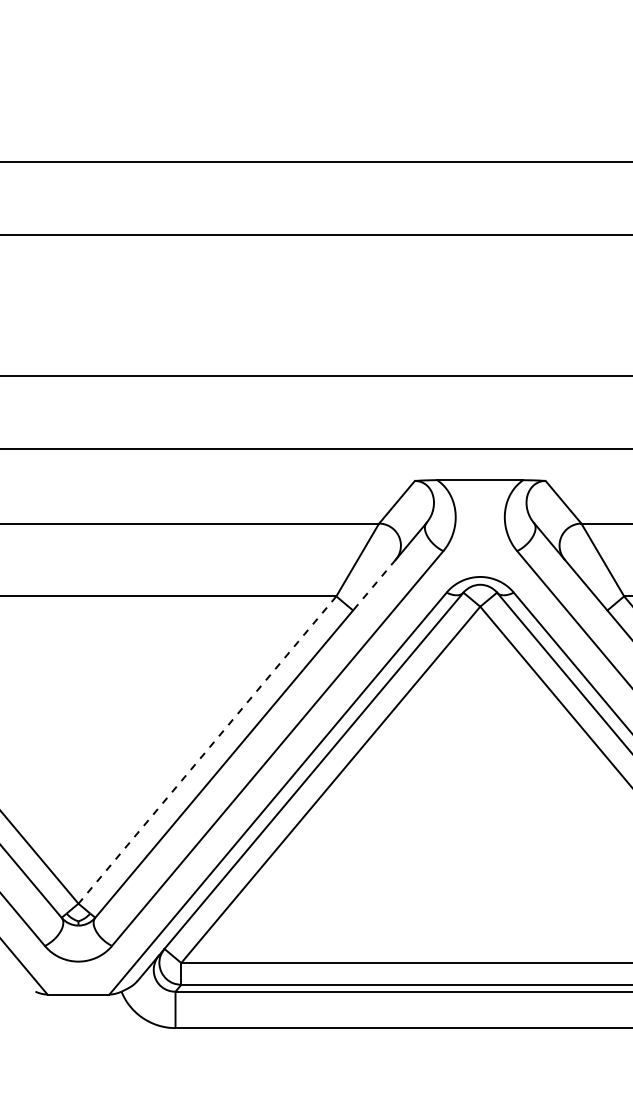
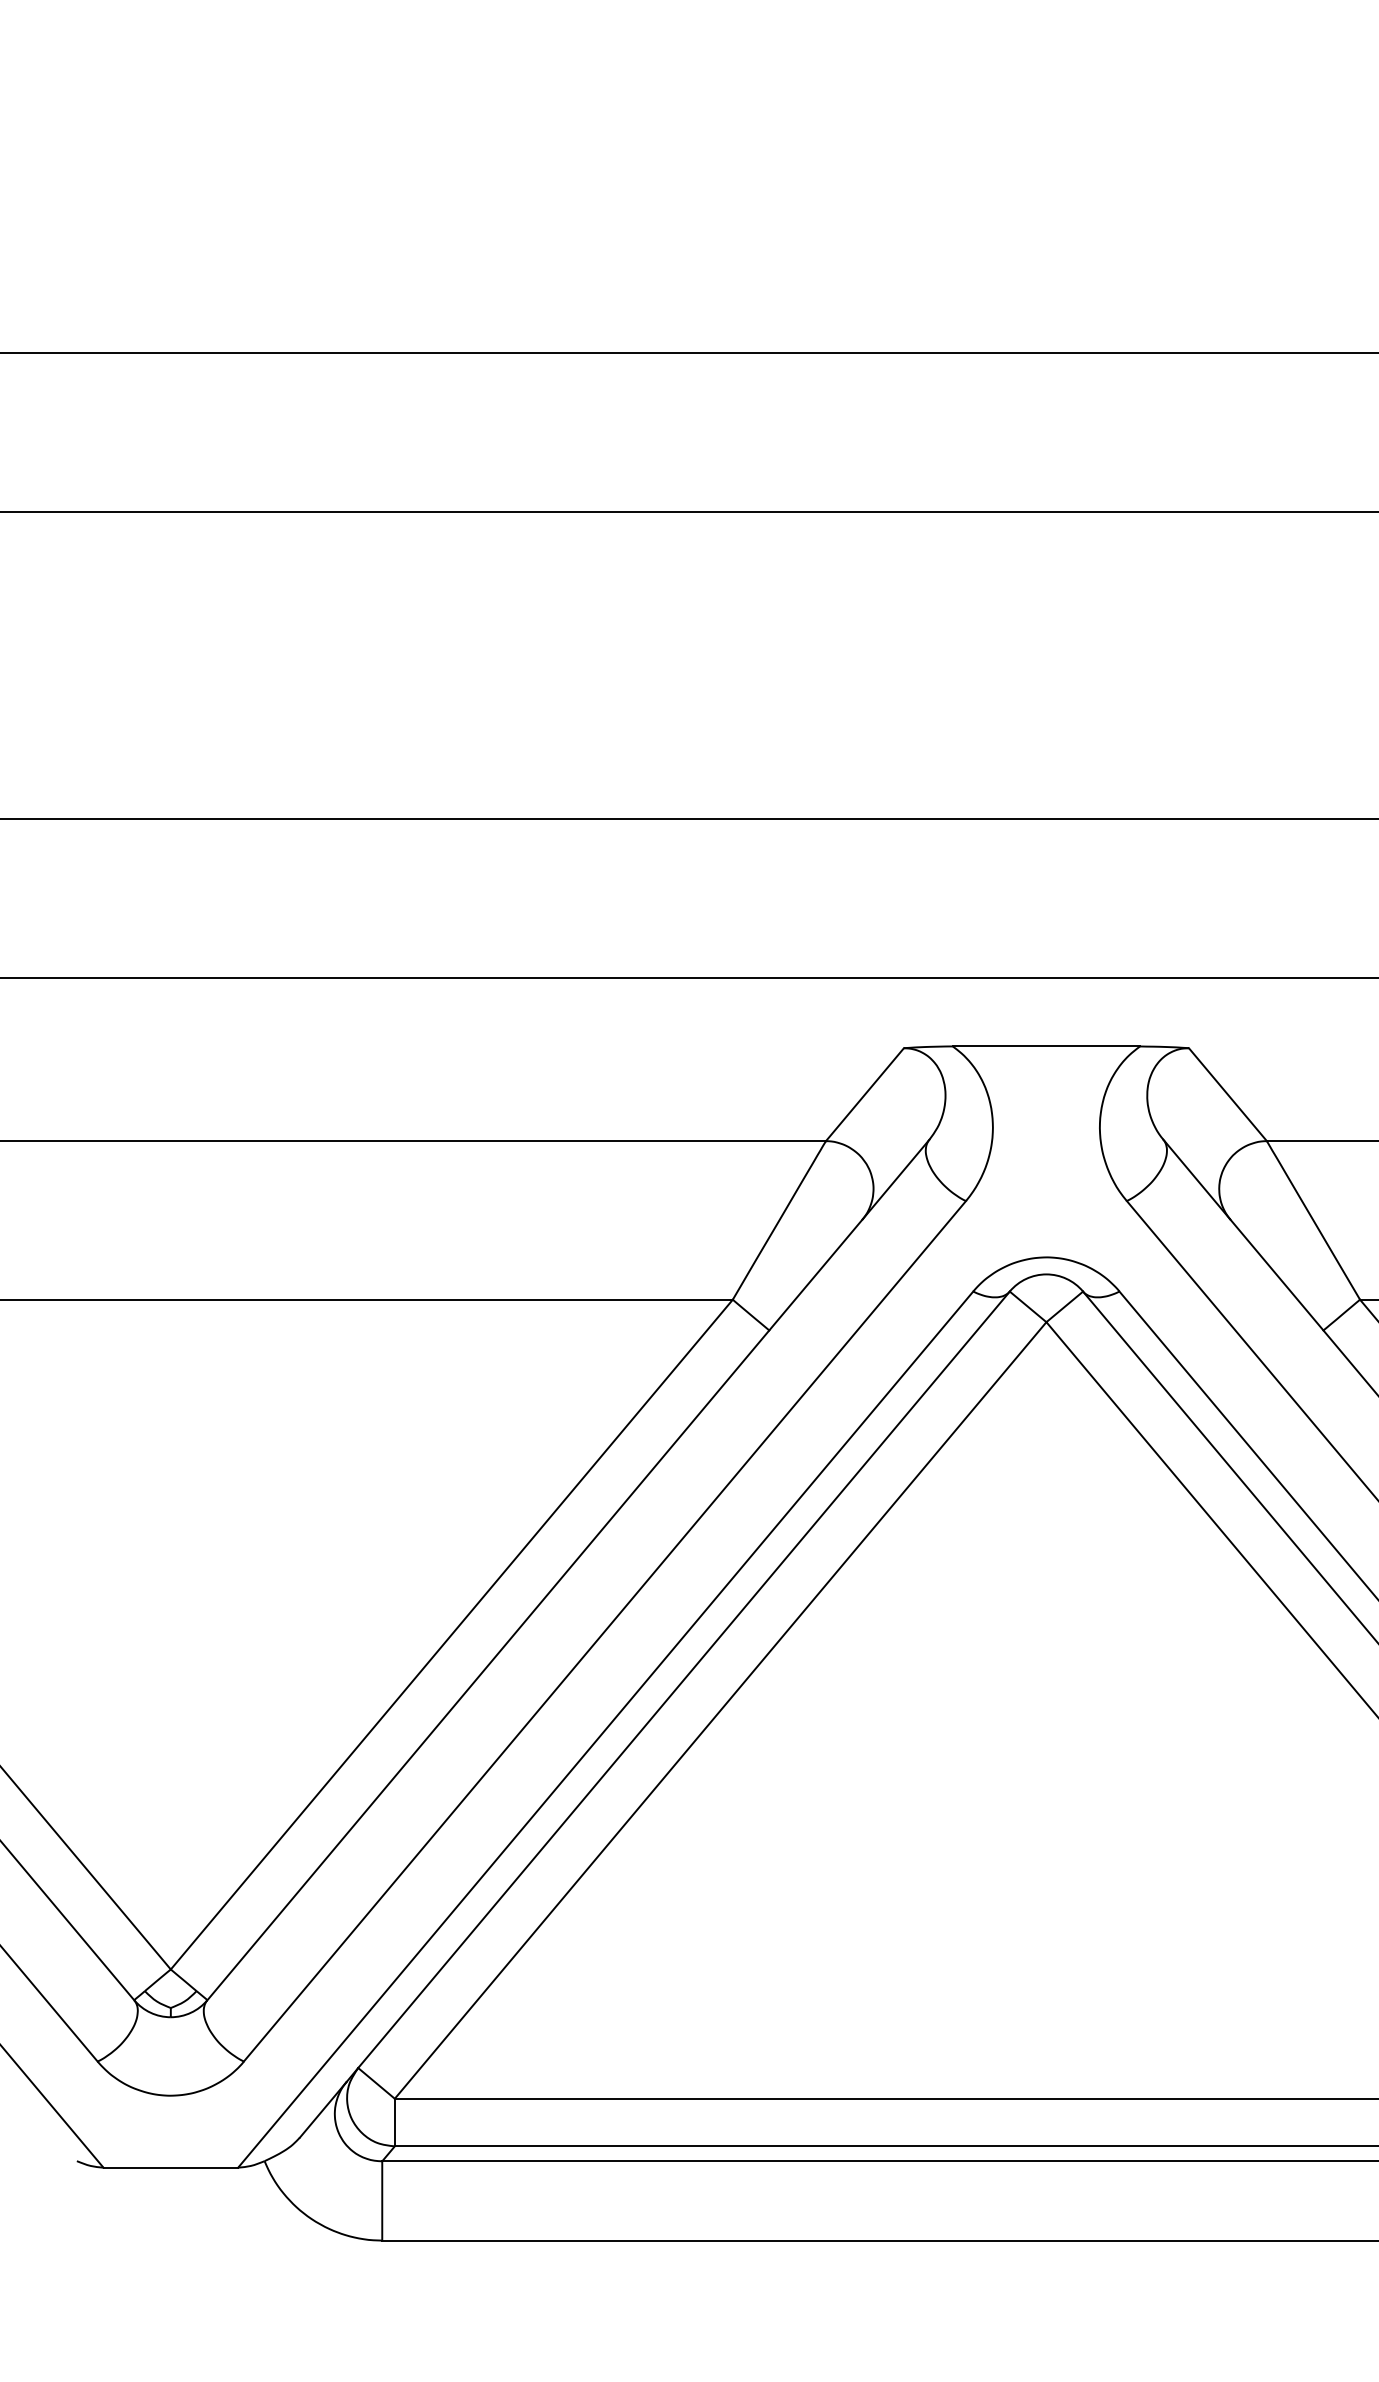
line: (374, 585) -> (815, 1275), dashed -> solid
line: (207, 750) -> (451, 1635), dashed -> solid

